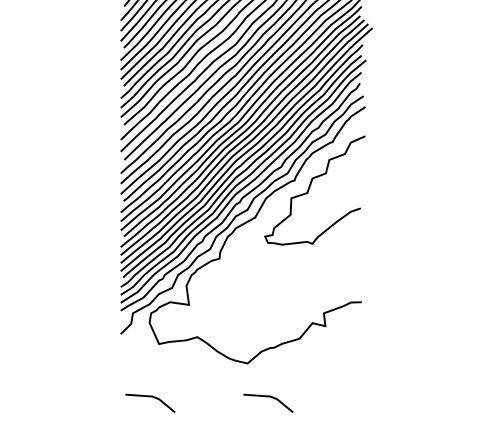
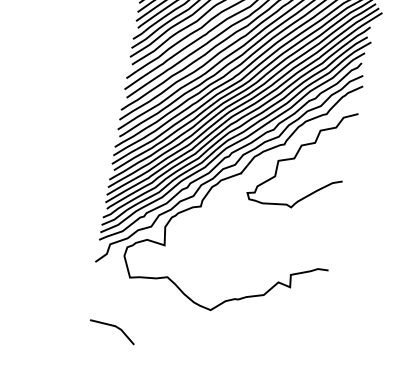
line: (268, 397) -> (224, 345), removed

